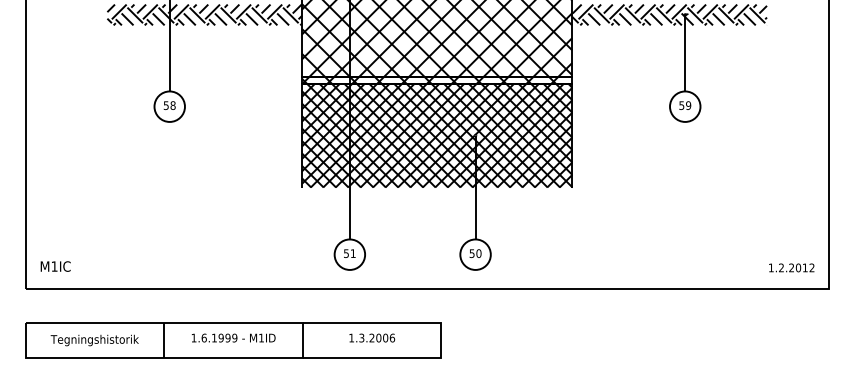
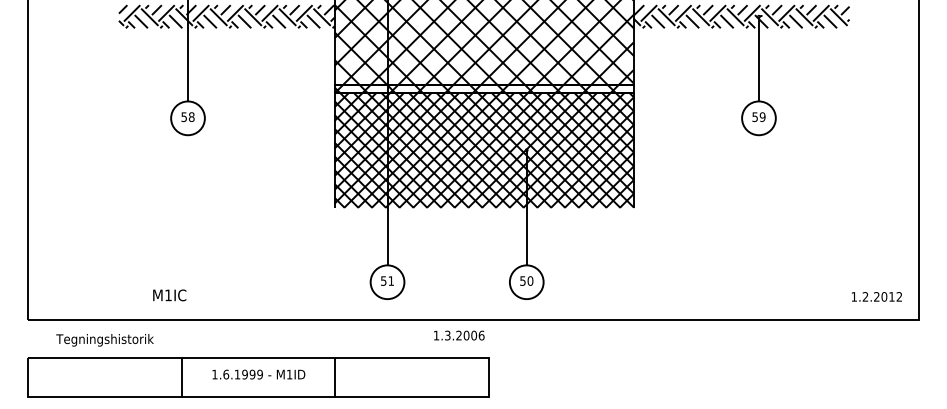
text: (55, 266) -> (169, 295), moved
text: (372, 337) -> (459, 335), moved
text: (94, 340) -> (104, 340), moved

